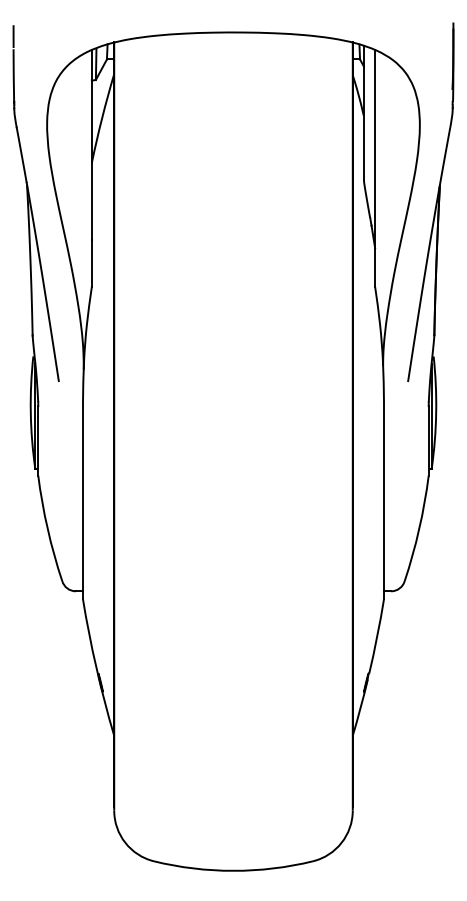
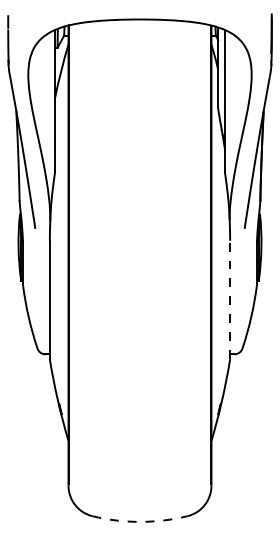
line: (384, 499) -> (230, 299), solid -> dashed
arc: (234, 870) -> (140, 521), solid -> dashed

